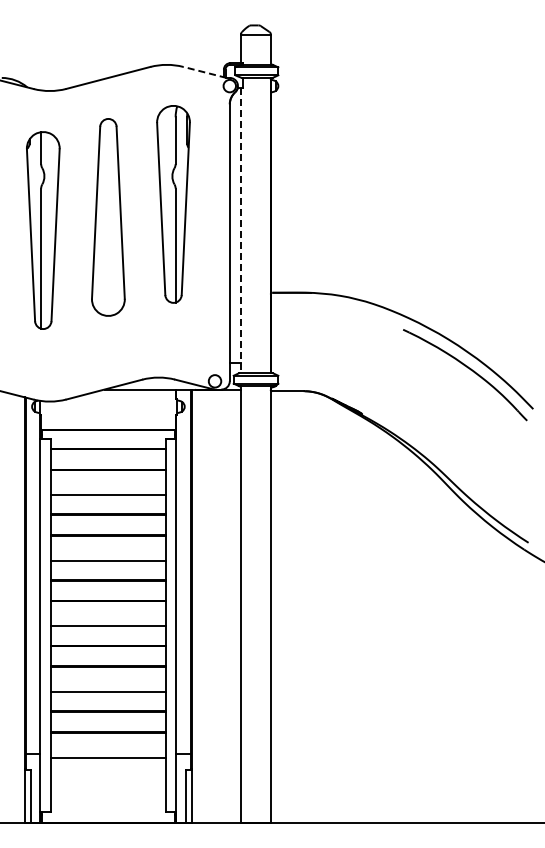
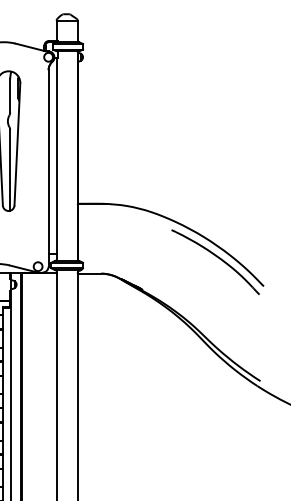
line: (204, 72) -> (30, 47), dashed -> solid
line: (241, 230) -> (56, 159), dashed -> solid

